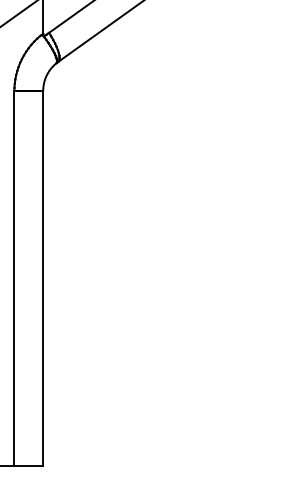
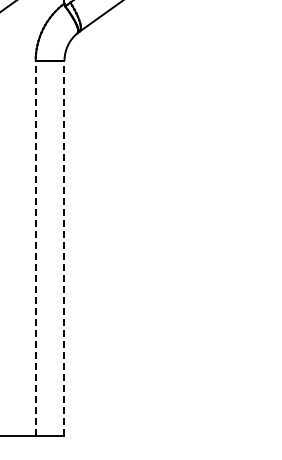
line: (14, 278) -> (35, 248), solid -> dashed
line: (43, 278) -> (64, 248), solid -> dashed

